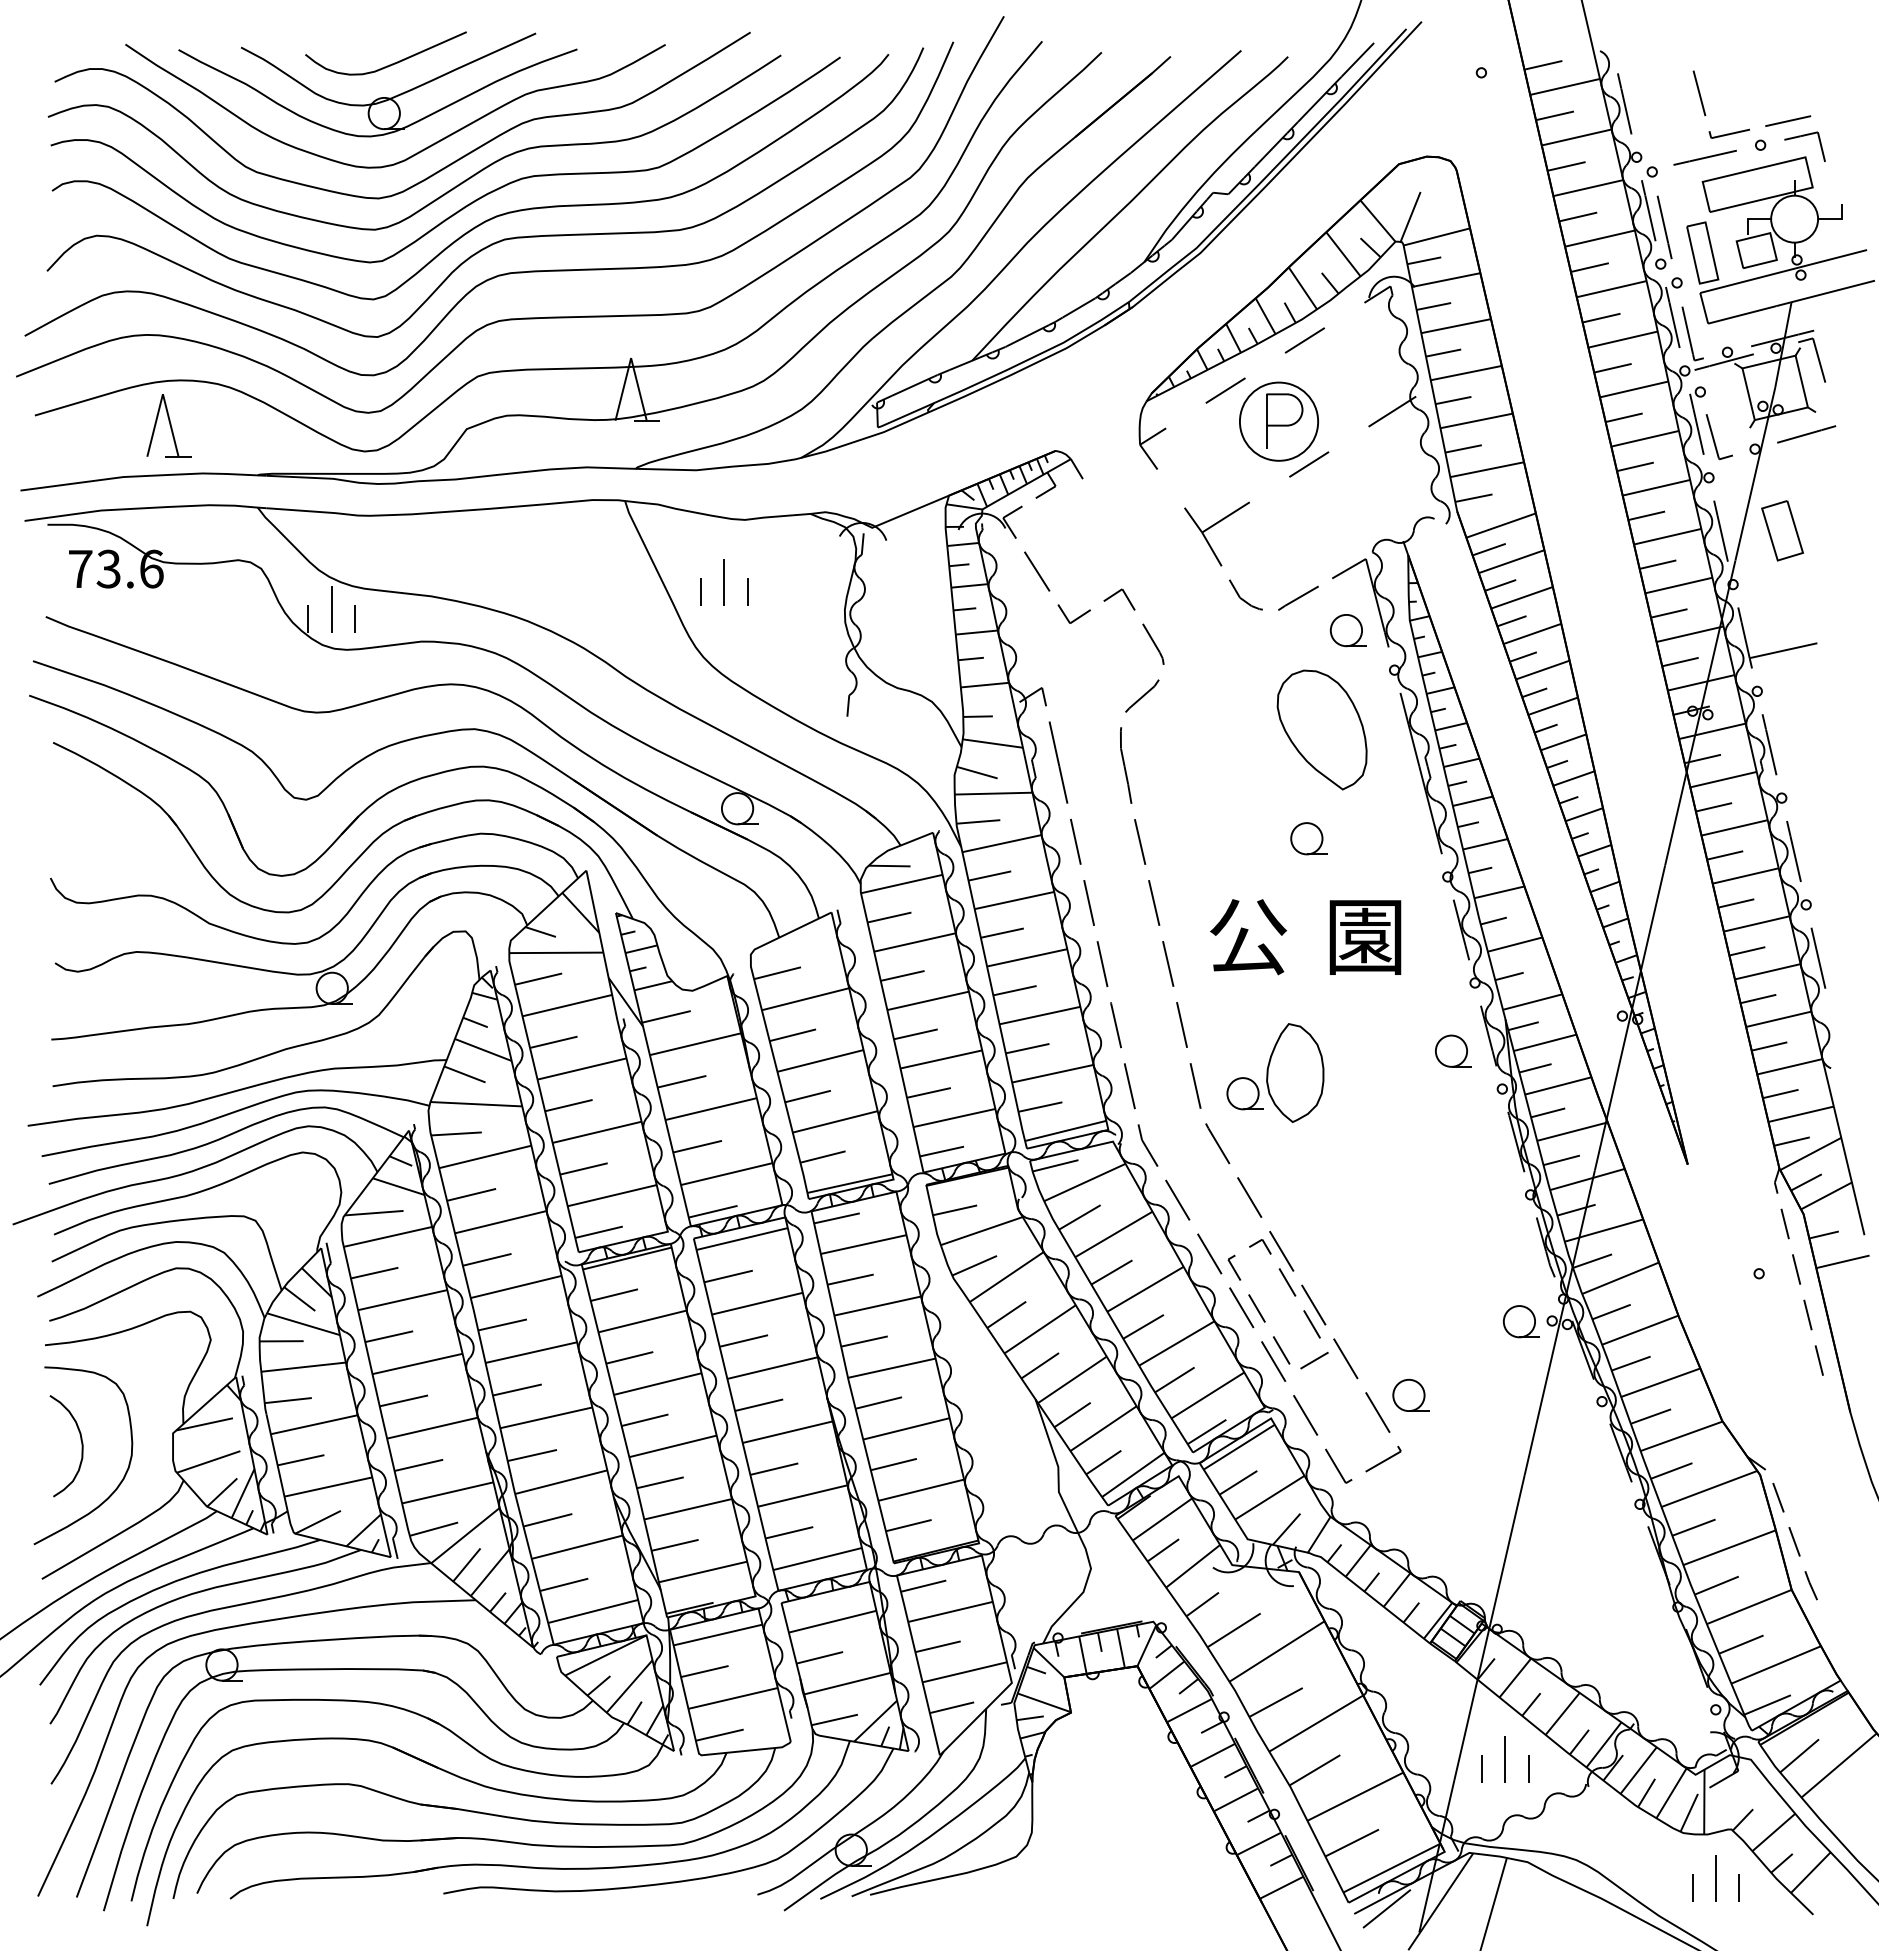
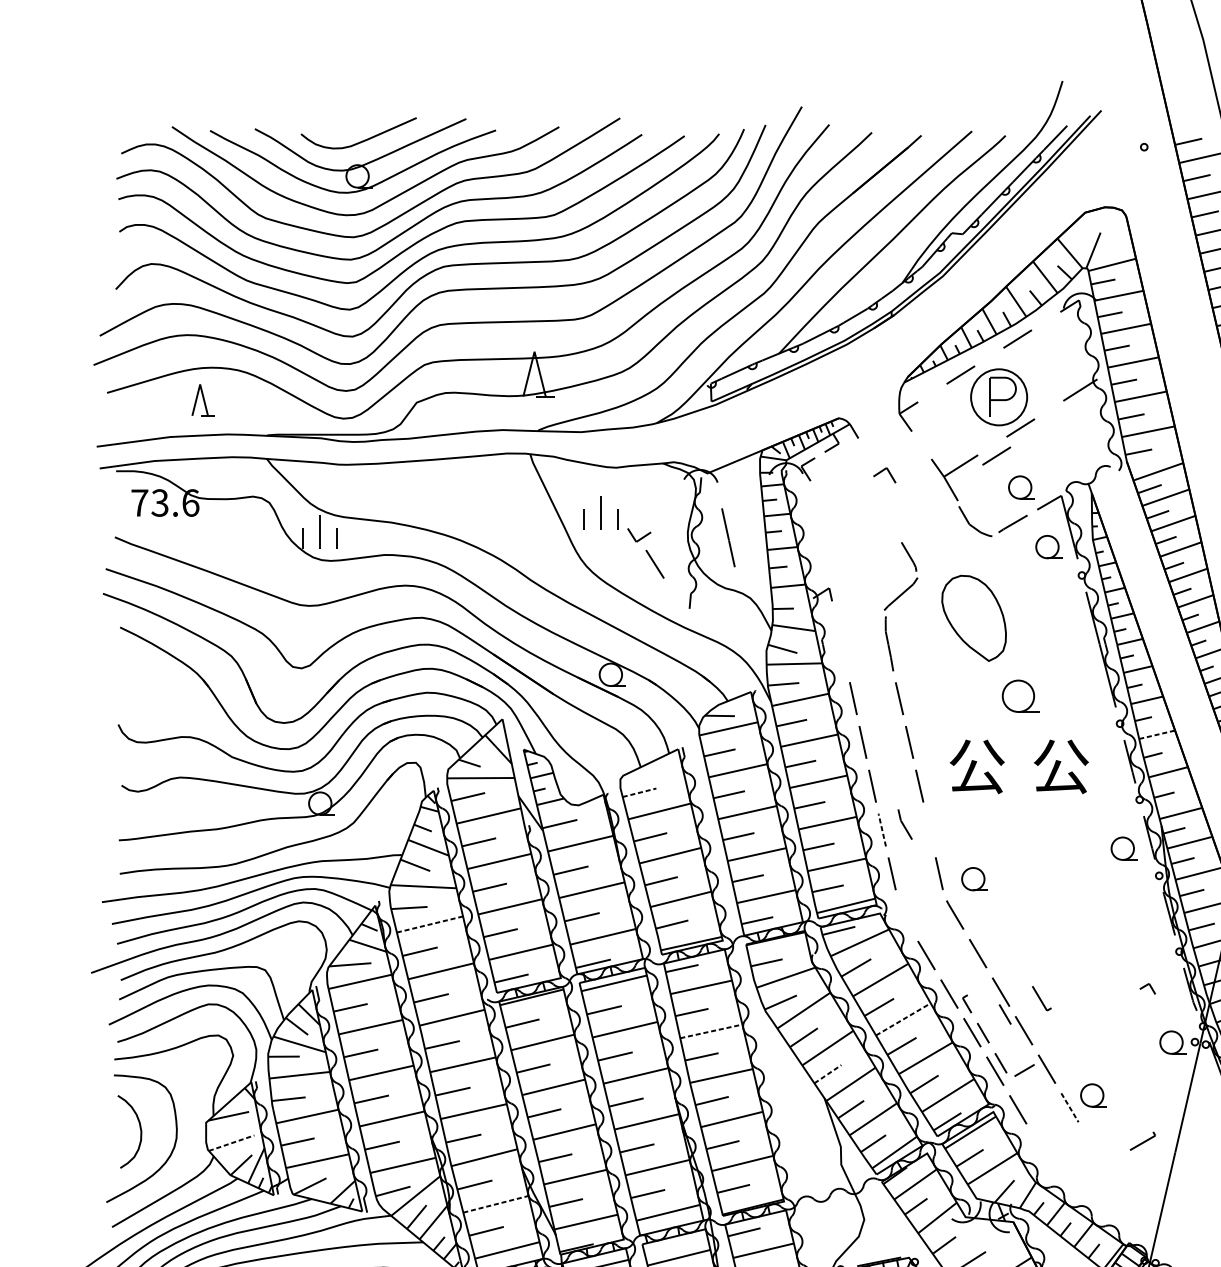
part: (168, 425) -> (202, 400), size x0.7
line: (1275, 503) -> (996, 455), added
part: (1309, 547) -> (1020, 487), added
line: (1037, 571) -> (655, 564), moved
part: (1245, 594) -> (975, 521), size x1.4
part: (1119, 599) -> (884, 475), moved
part: (1073, 613) -> (638, 534), moved
part: (1142, 695) -> (901, 593), size x1.4
part: (1321, 729) -> (973, 618), moved
line: (1058, 762) -> (728, 537), moved
part: (1308, 838) -> (1020, 696), size x1.4
line: (1499, 892) -> (1157, 734), solid -> dashed
text: (1365, 937) -> (1061, 767), 園 -> 公
line: (778, 973) -> (640, 792), solid -> dashed
line: (1181, 1024) -> (929, 829), removed
line: (1116, 1025) -> (882, 830), solid -> dashed
part: (1295, 1072) -> (1010, 863), removed
part: (1147, 1145) -> (904, 824), moved
line: (485, 1156) -> (430, 924), solid -> dashed
part: (1260, 1246) -> (1147, 988), moved
line: (1145, 1289) -> (903, 1019), solid -> dashed
line: (878, 1305) -> (711, 1031), solid -> dashed
line: (1311, 1324) -> (1022, 1044), removed
line: (1040, 1365) -> (828, 1074), solid -> dashed
line: (1378, 1413) -> (1070, 1108), solid -> dashed
part: (1383, 1458) -> (1142, 1140), moved
line: (208, 1461) -> (231, 1142), solid -> dashed
part: (1338, 1465) -> (1041, 998), moved
line: (577, 1547) -> (496, 1204), solid -> dashed

